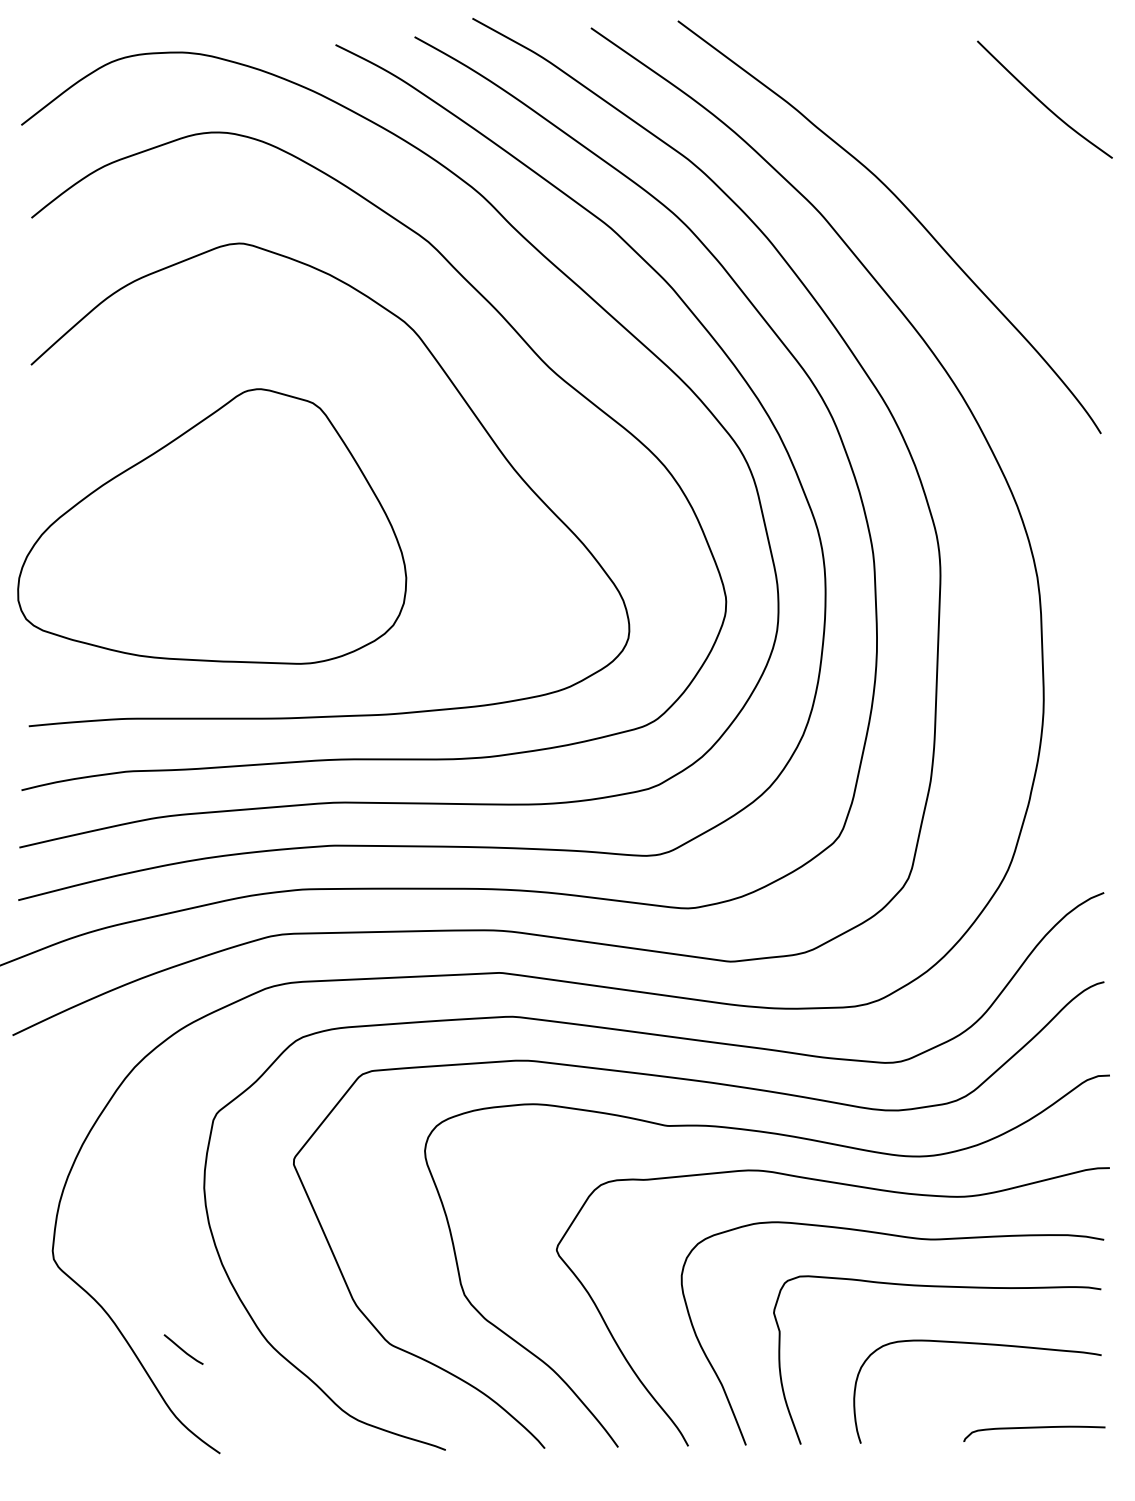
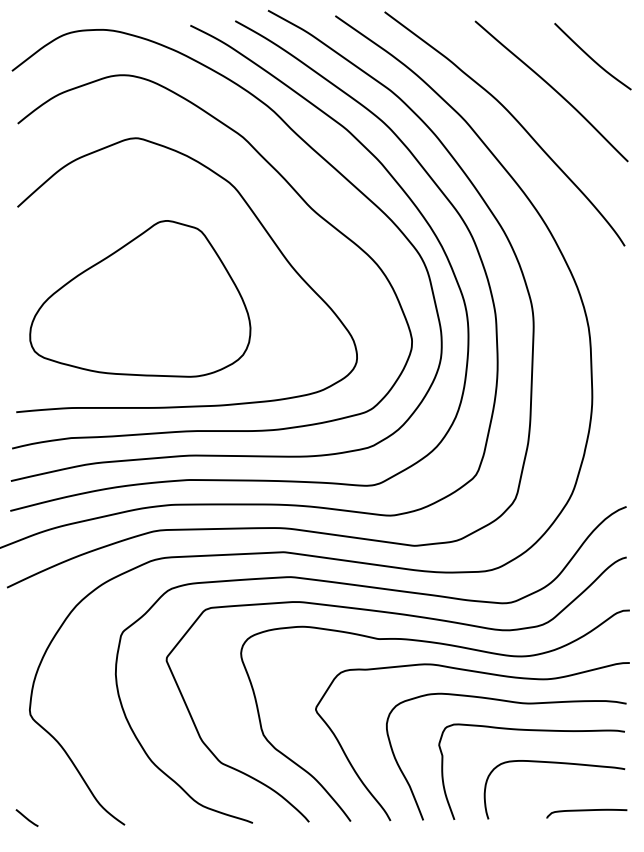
curve: (973, 157) -> (552, 89), added
part: (212, 525) -> (140, 298), moved
line: (182, 1348) -> (26, 817), moved

